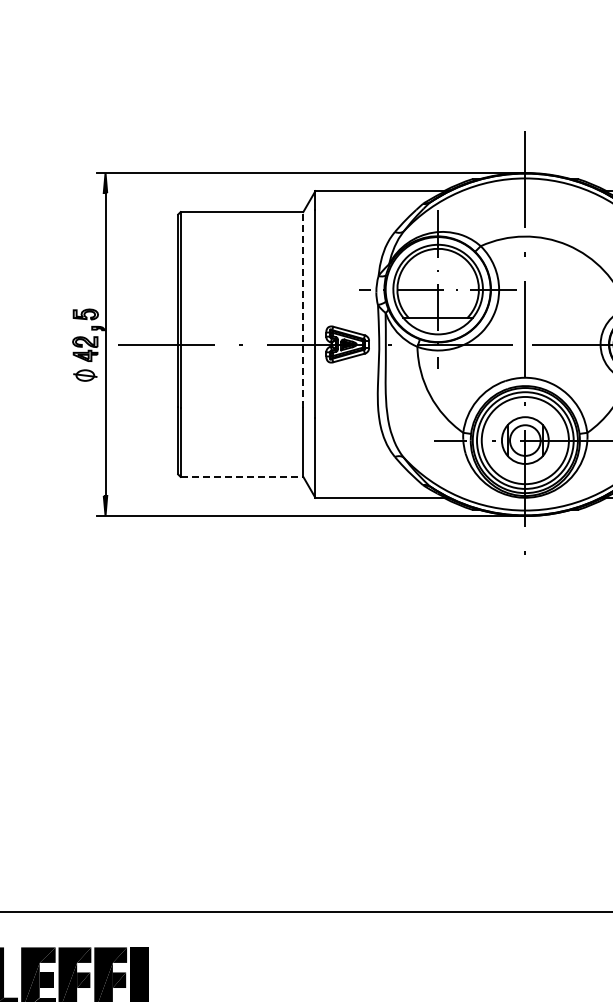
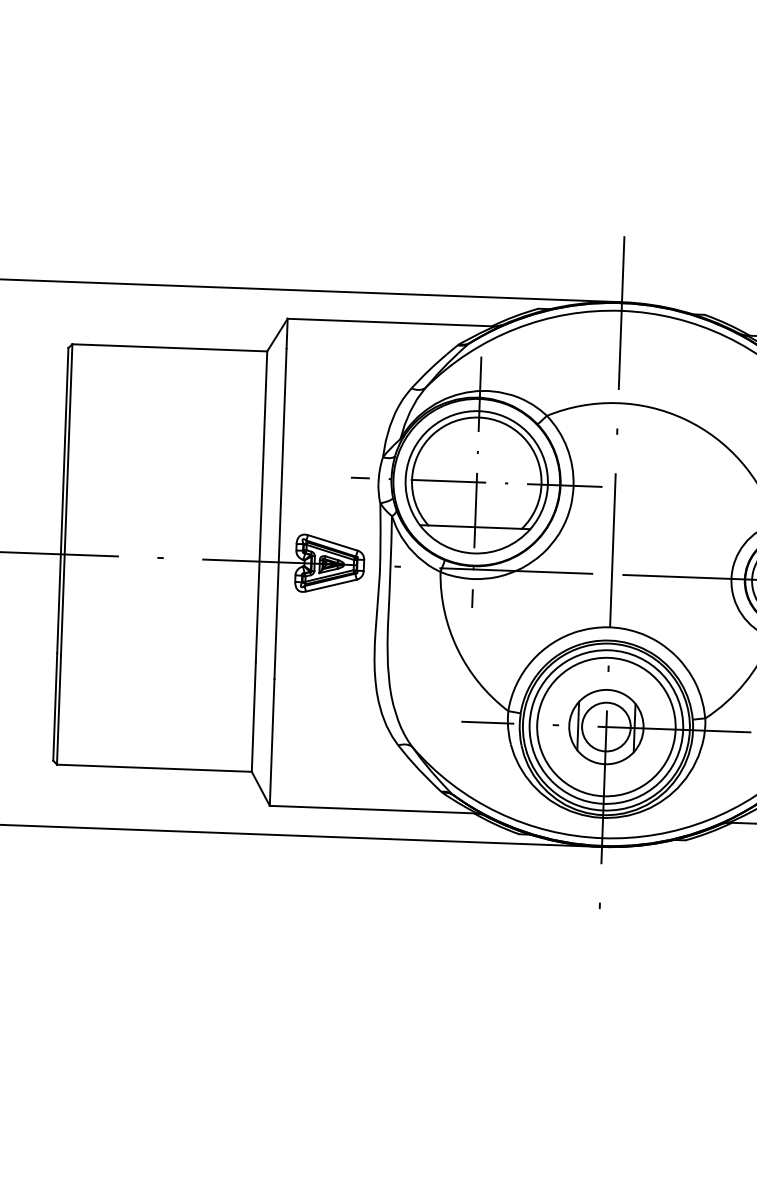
line: (303, 310) -> (261, 507), dashed -> solid
line: (242, 476) -> (155, 767), dashed -> solid

